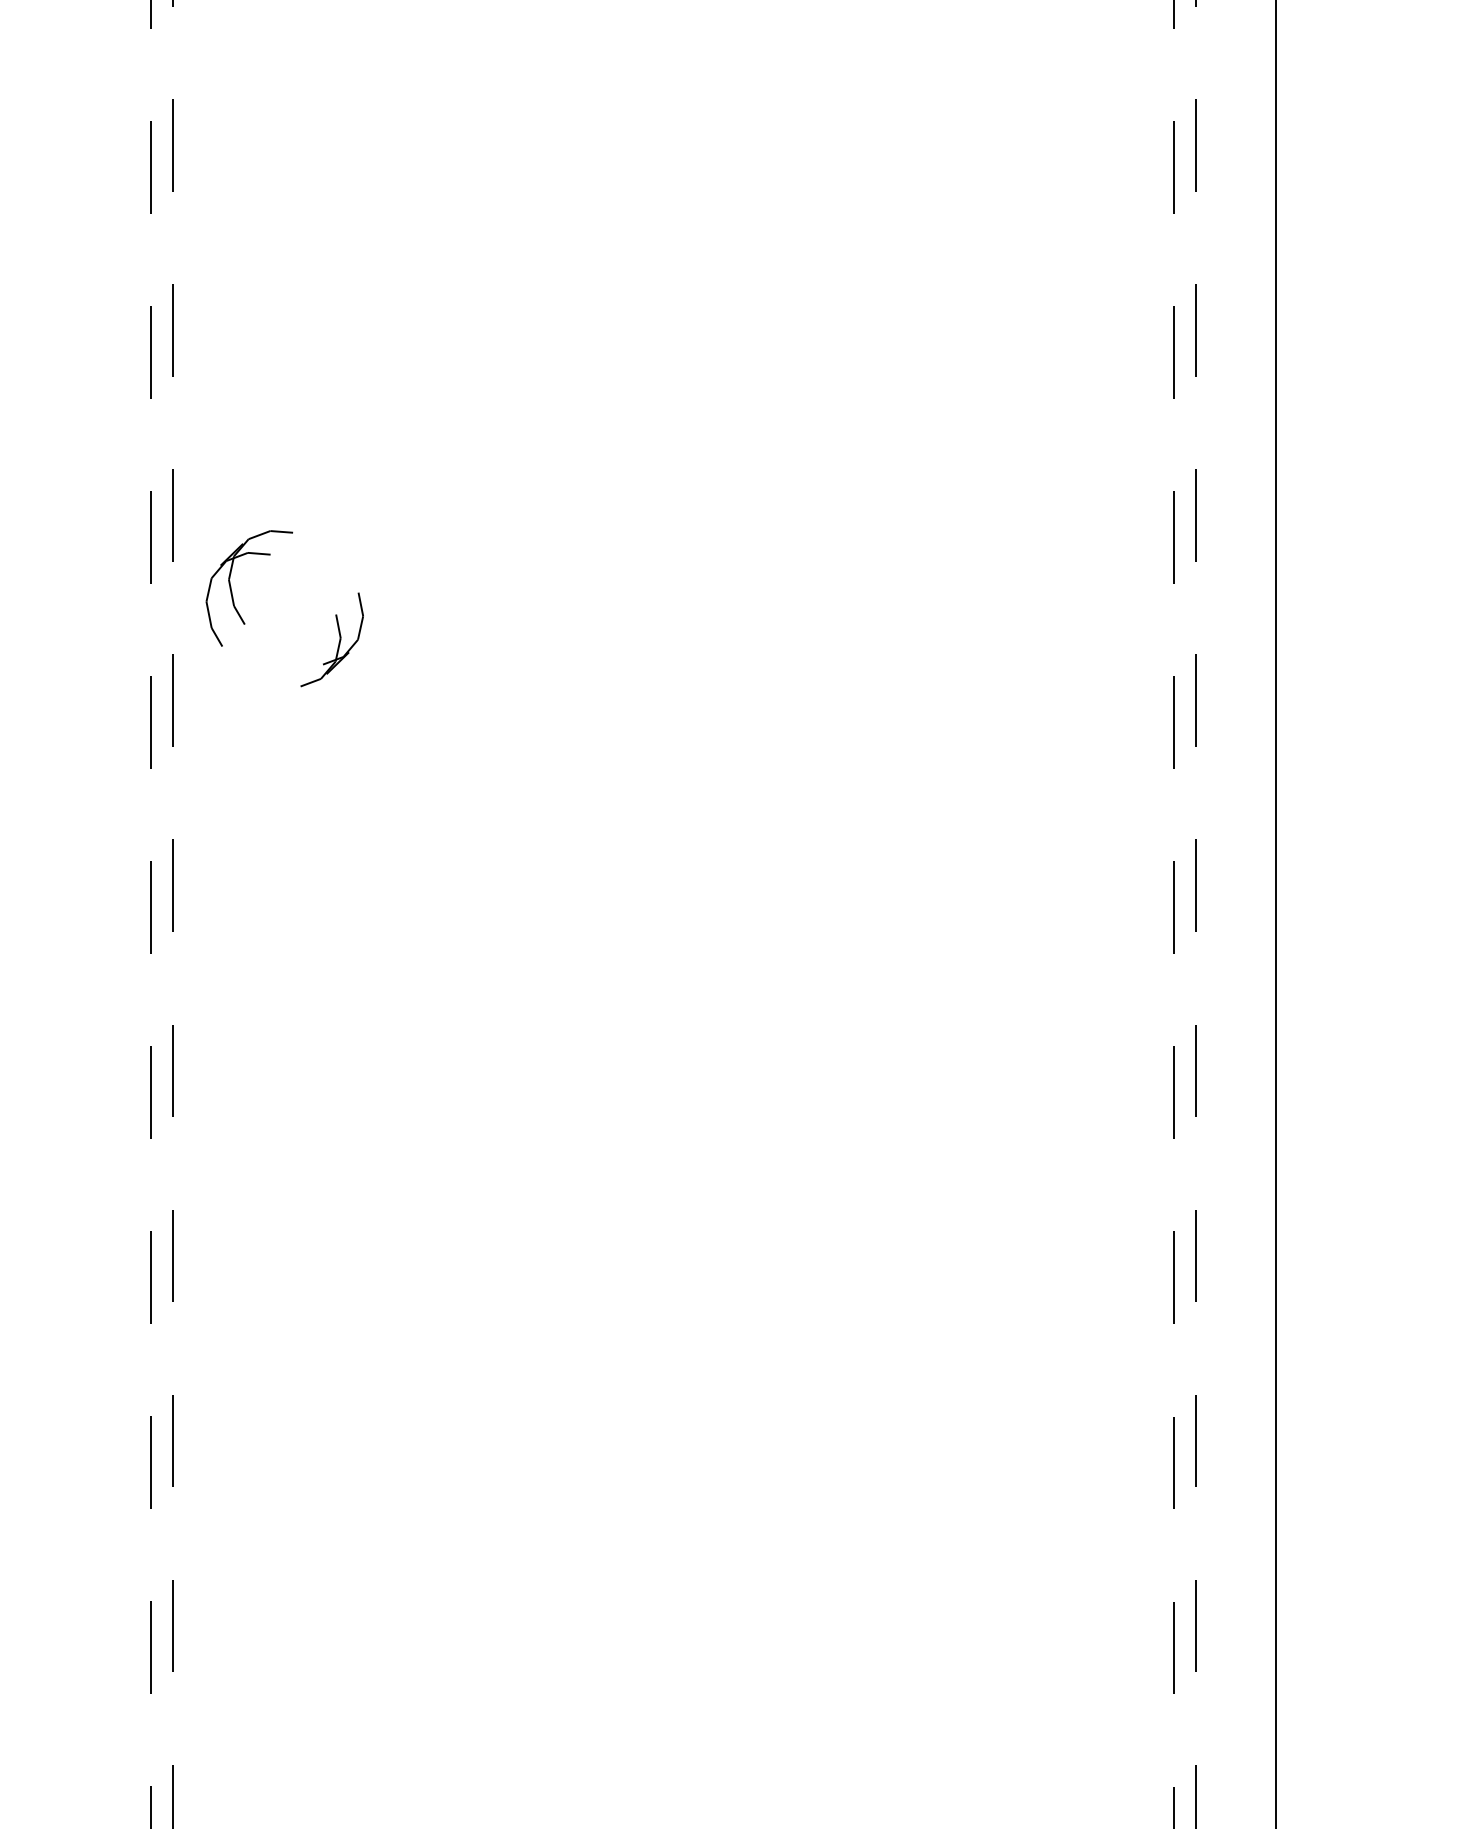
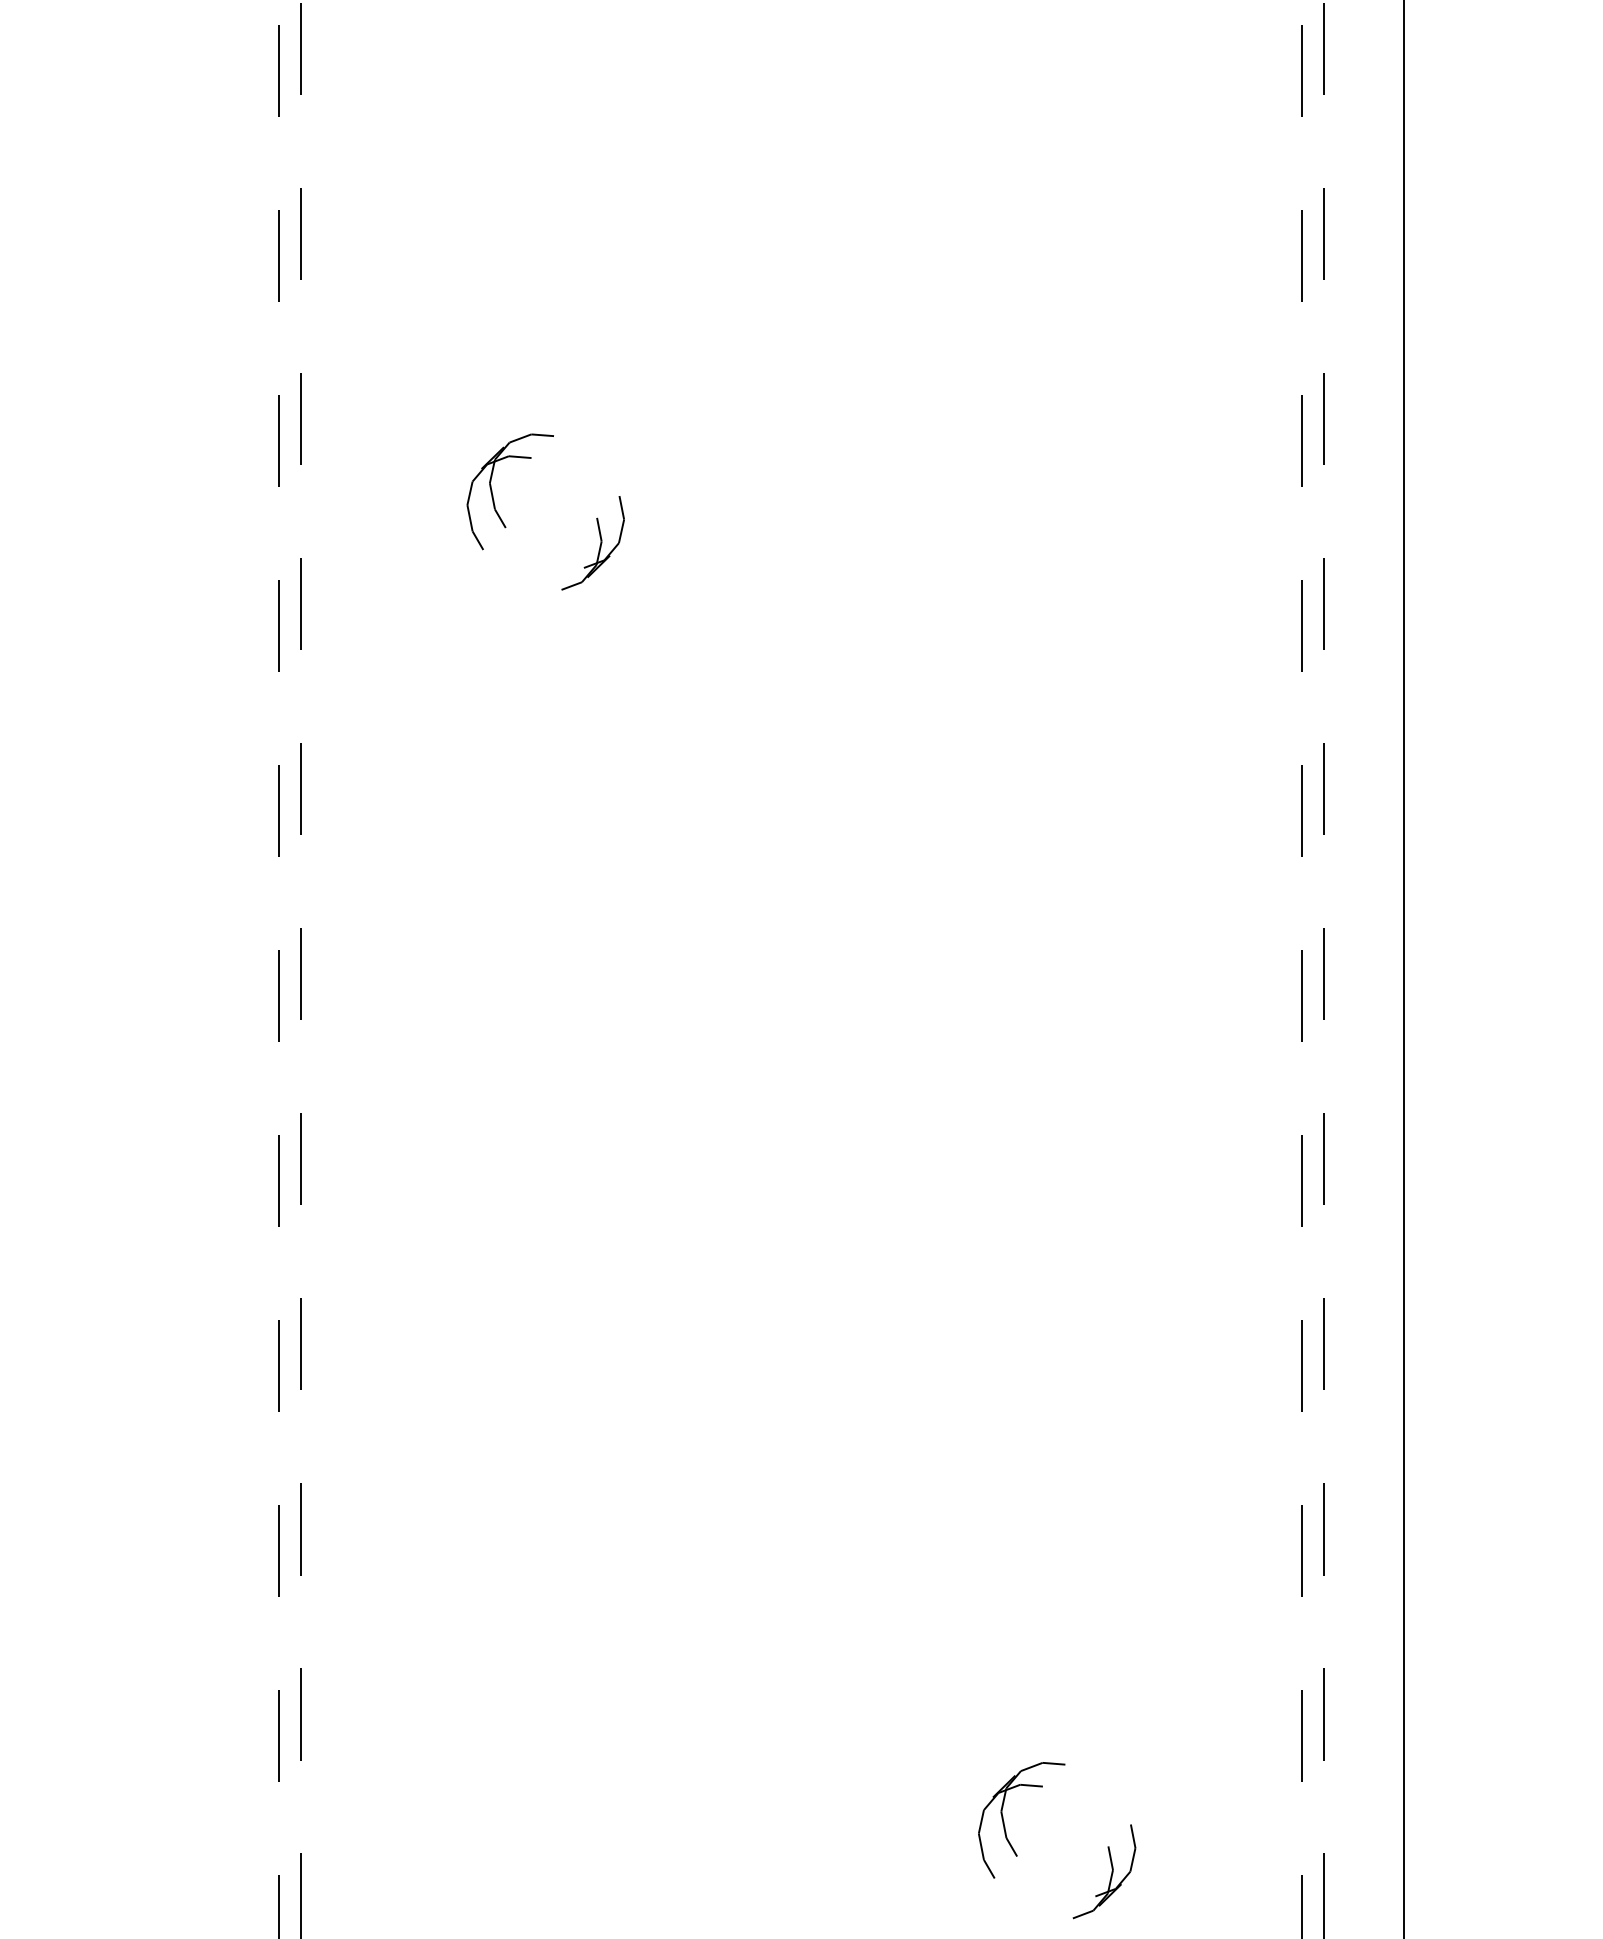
part: (245, 624) -> (506, 527), moved

